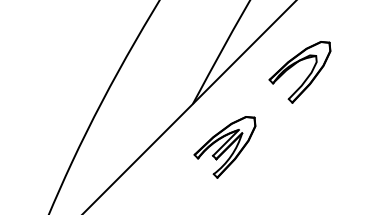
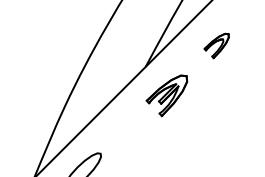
part: (299, 71) -> (216, 45), size x0.6

